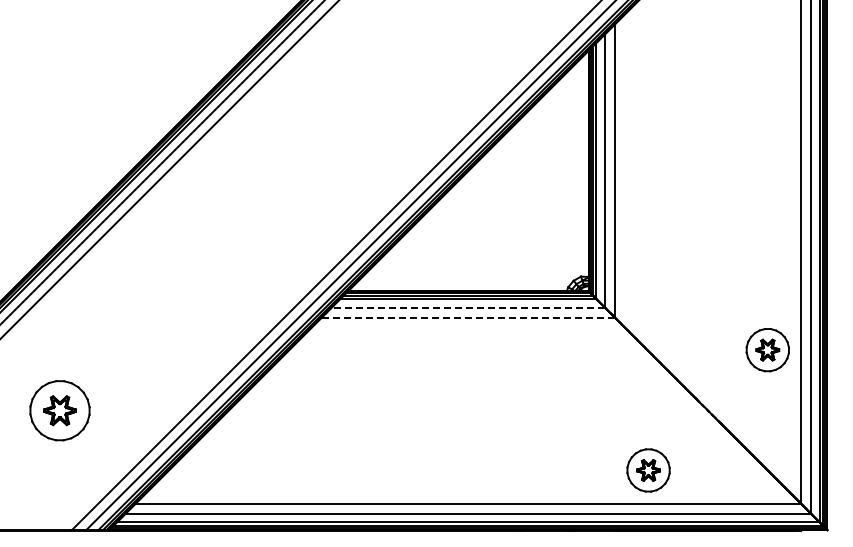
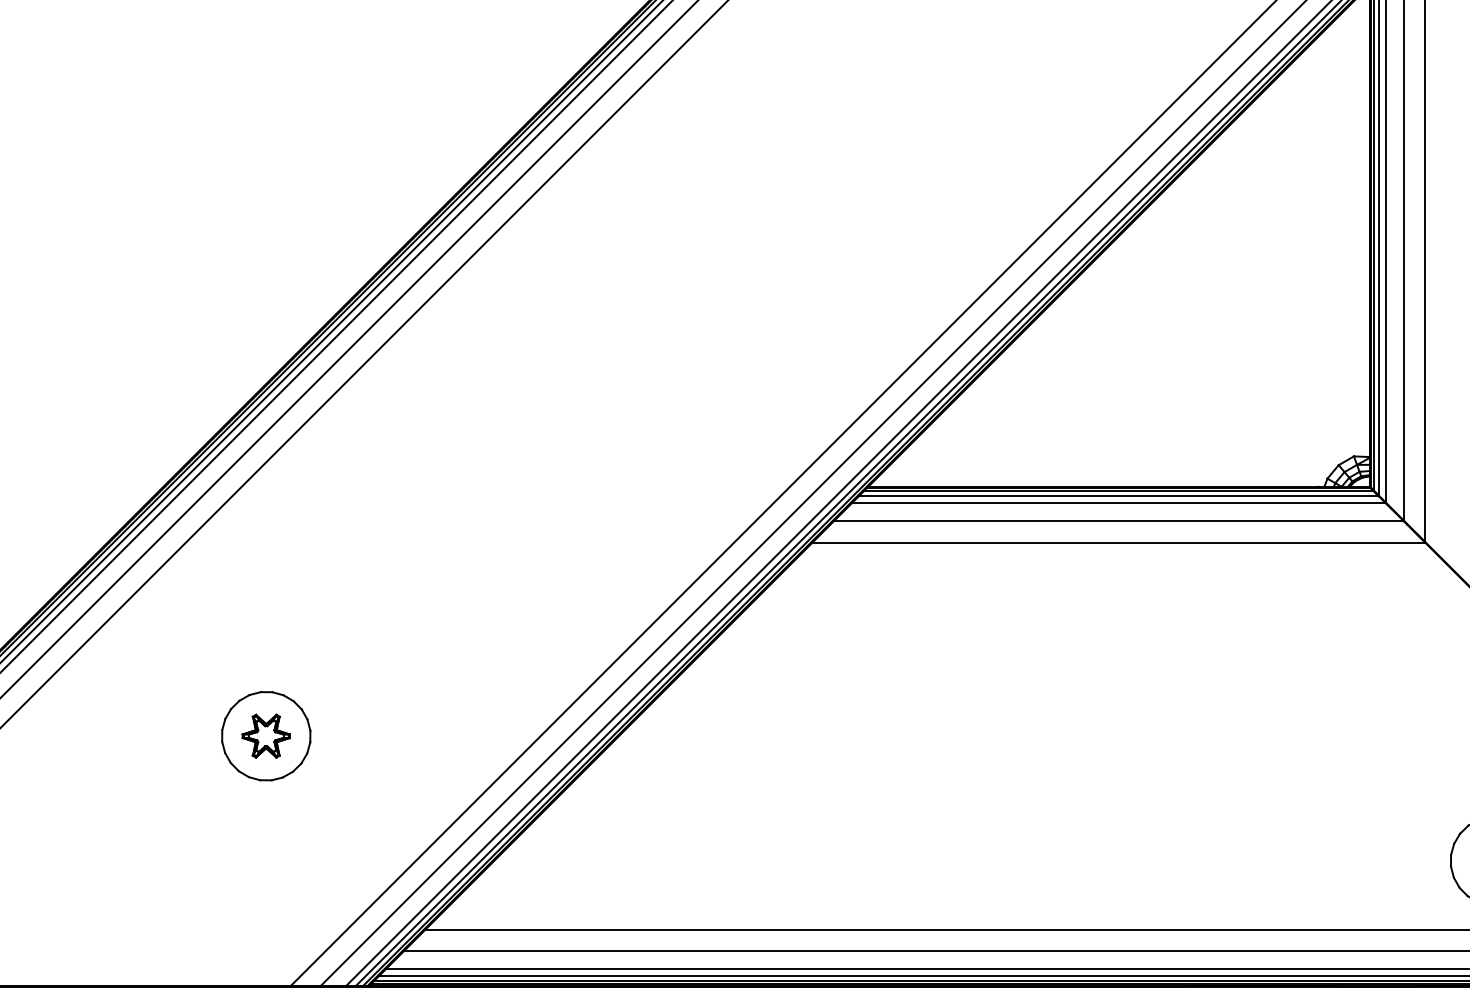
line: (468, 307) -> (1119, 520), dashed -> solid
line: (468, 317) -> (1119, 541), dashed -> solid
part: (59, 410) -> (265, 735), size x0.71

